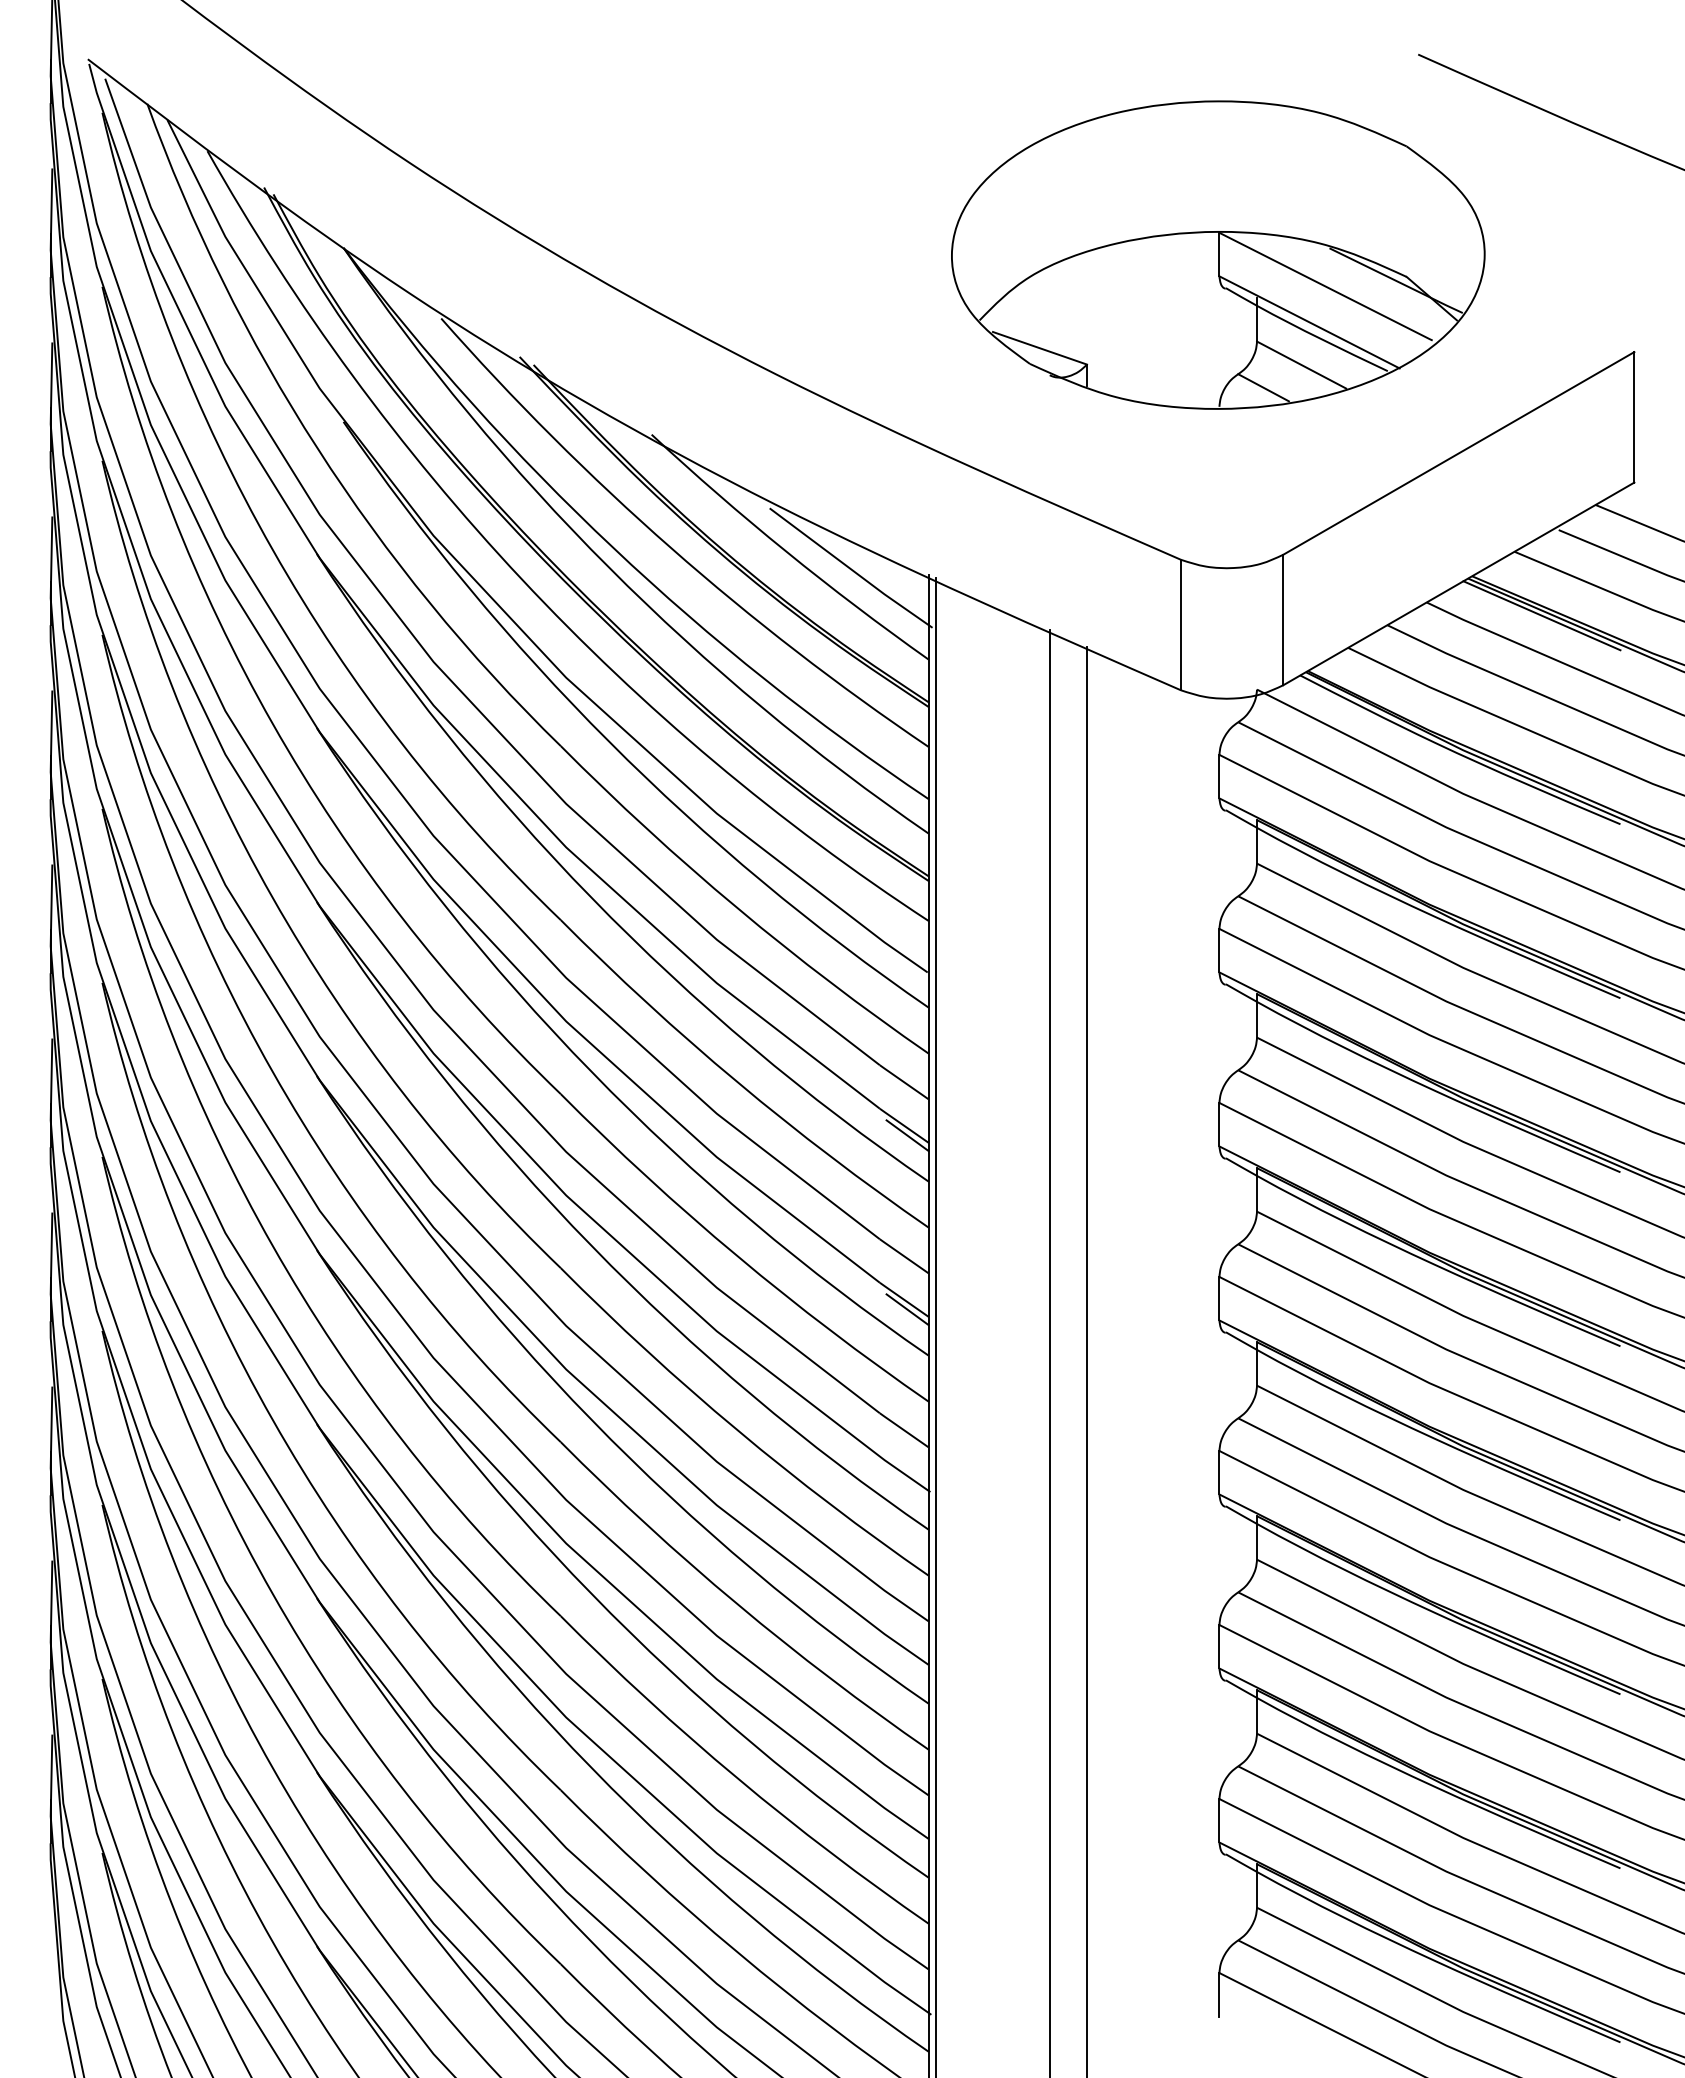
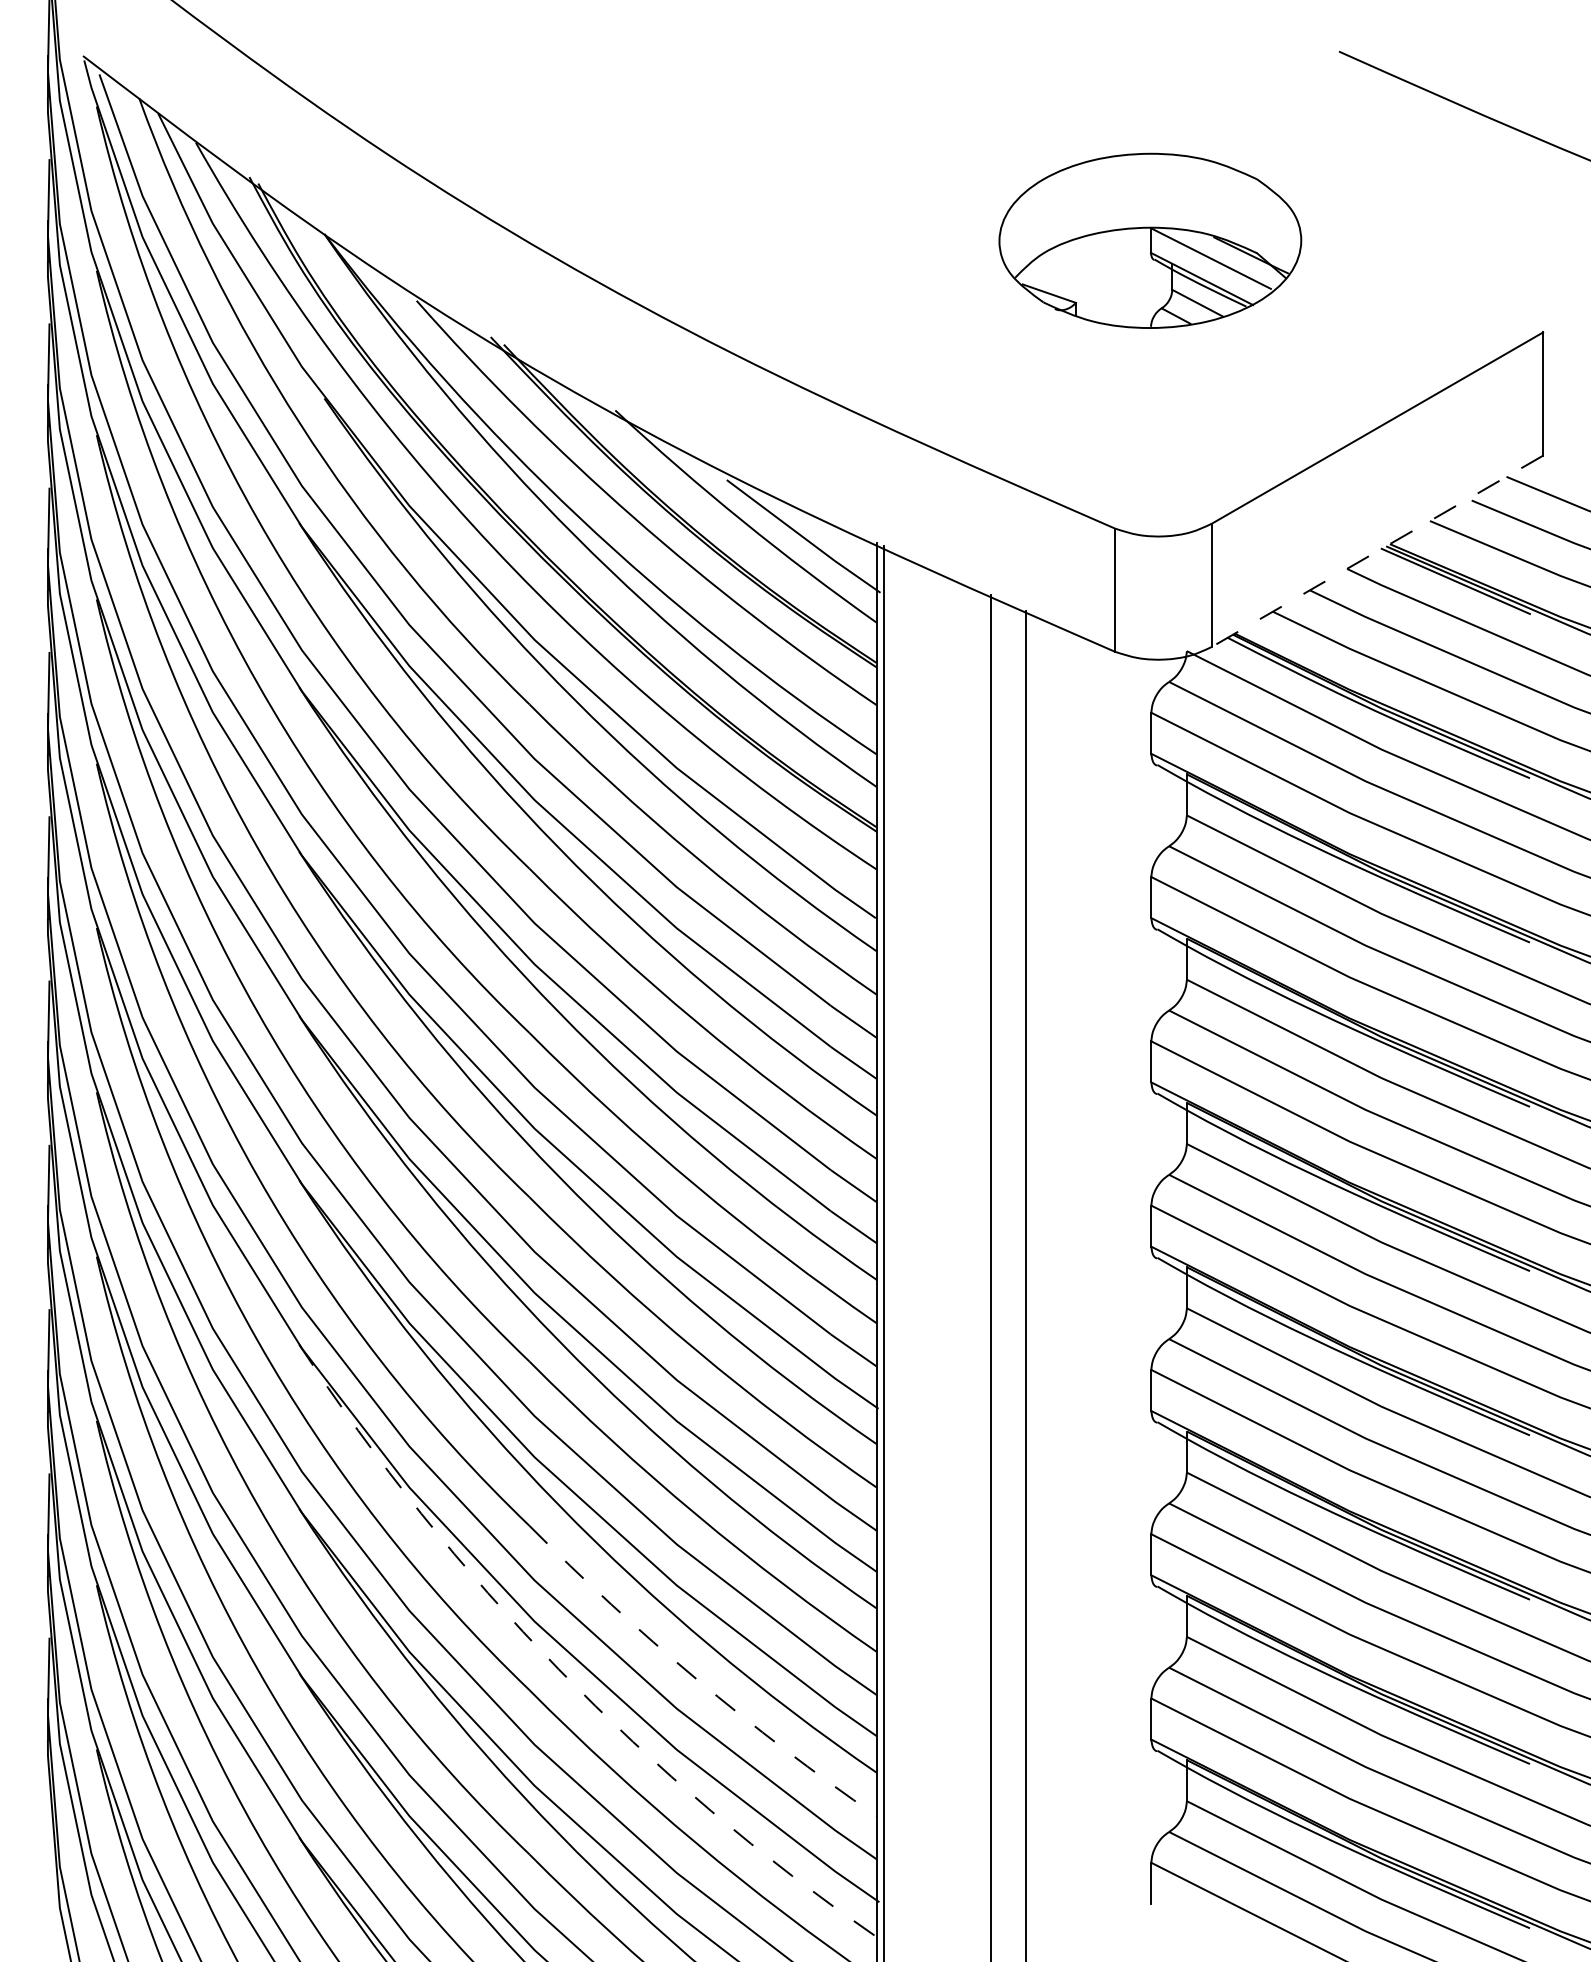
part: (1218, 254) -> (1150, 240), size x0.6
line: (1458, 583) -> (1377, 550), solid -> dashed
line: (907, 1135) -> (856, 1072), removed
line: (907, 1309) -> (856, 1236), removed
arc: (591, 1768) -> (558, 1669), solid -> dashed
arc: (737, 1778) -> (696, 1679), solid -> dashed

